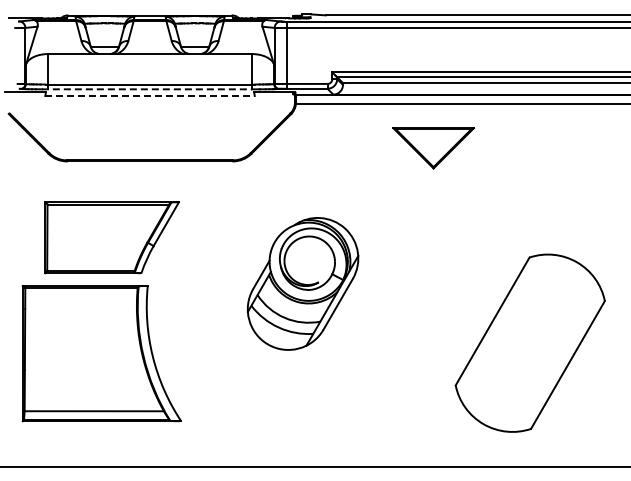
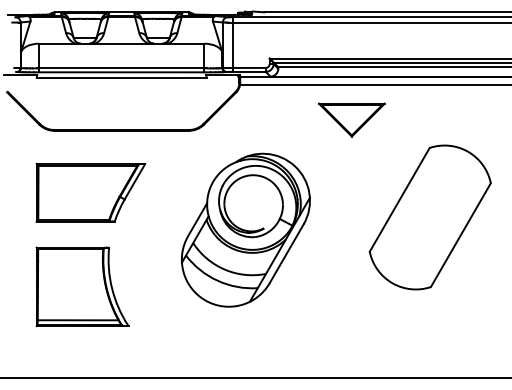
line: (147, 89) -> (119, 72), dashed -> solid
line: (150, 95) -> (122, 77), dashed -> solid
part: (302, 283) -> (245, 229), size x1.43
part: (529, 342) -> (429, 216), moved
part: (101, 353) -> (82, 286), size x0.71

